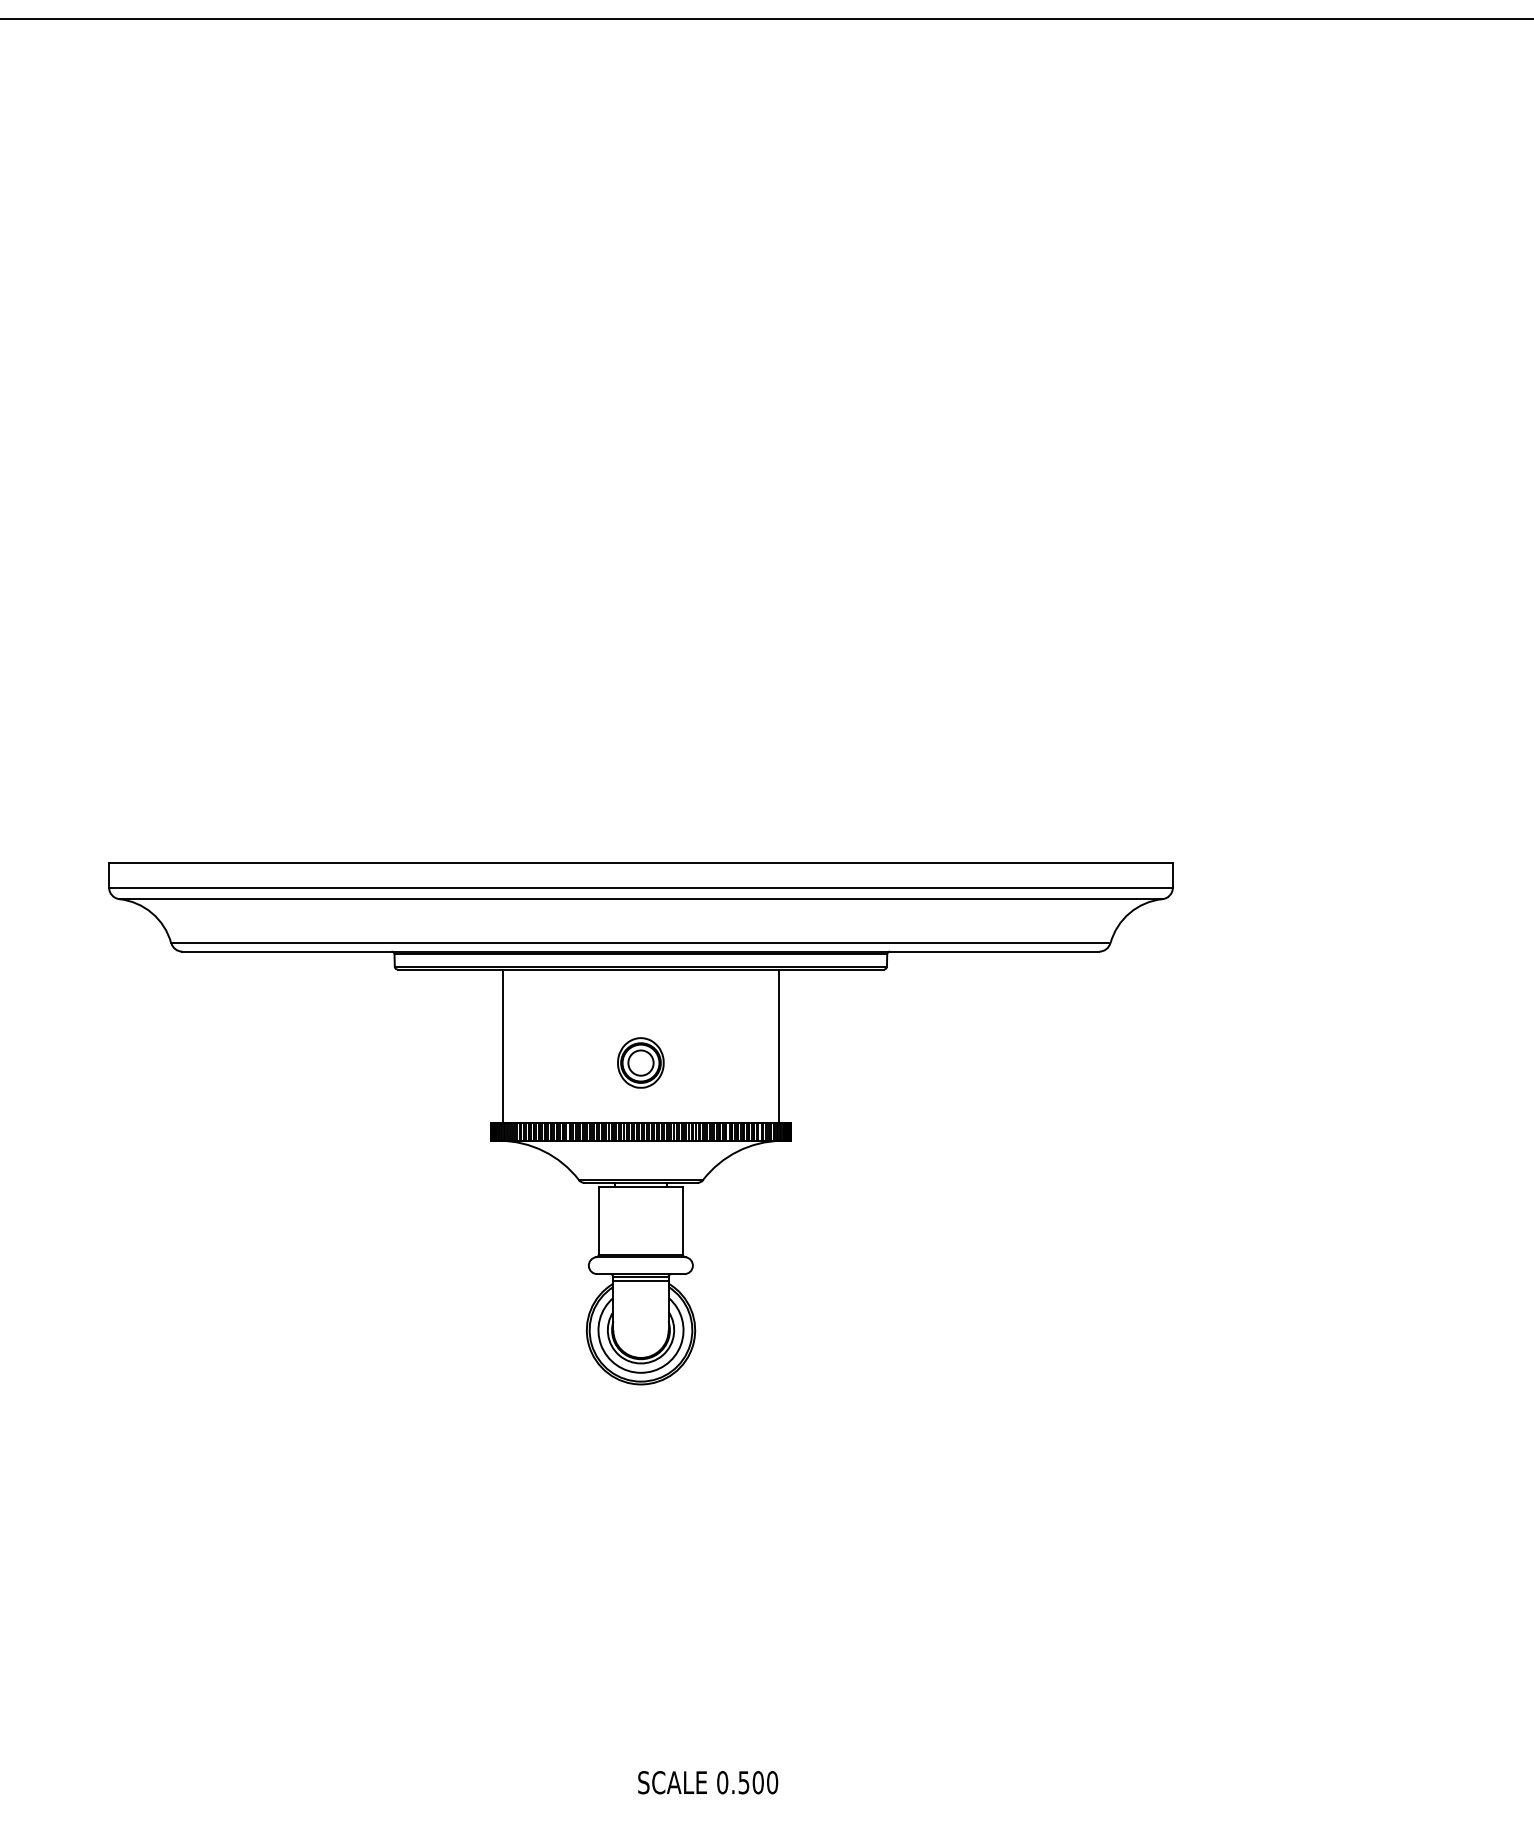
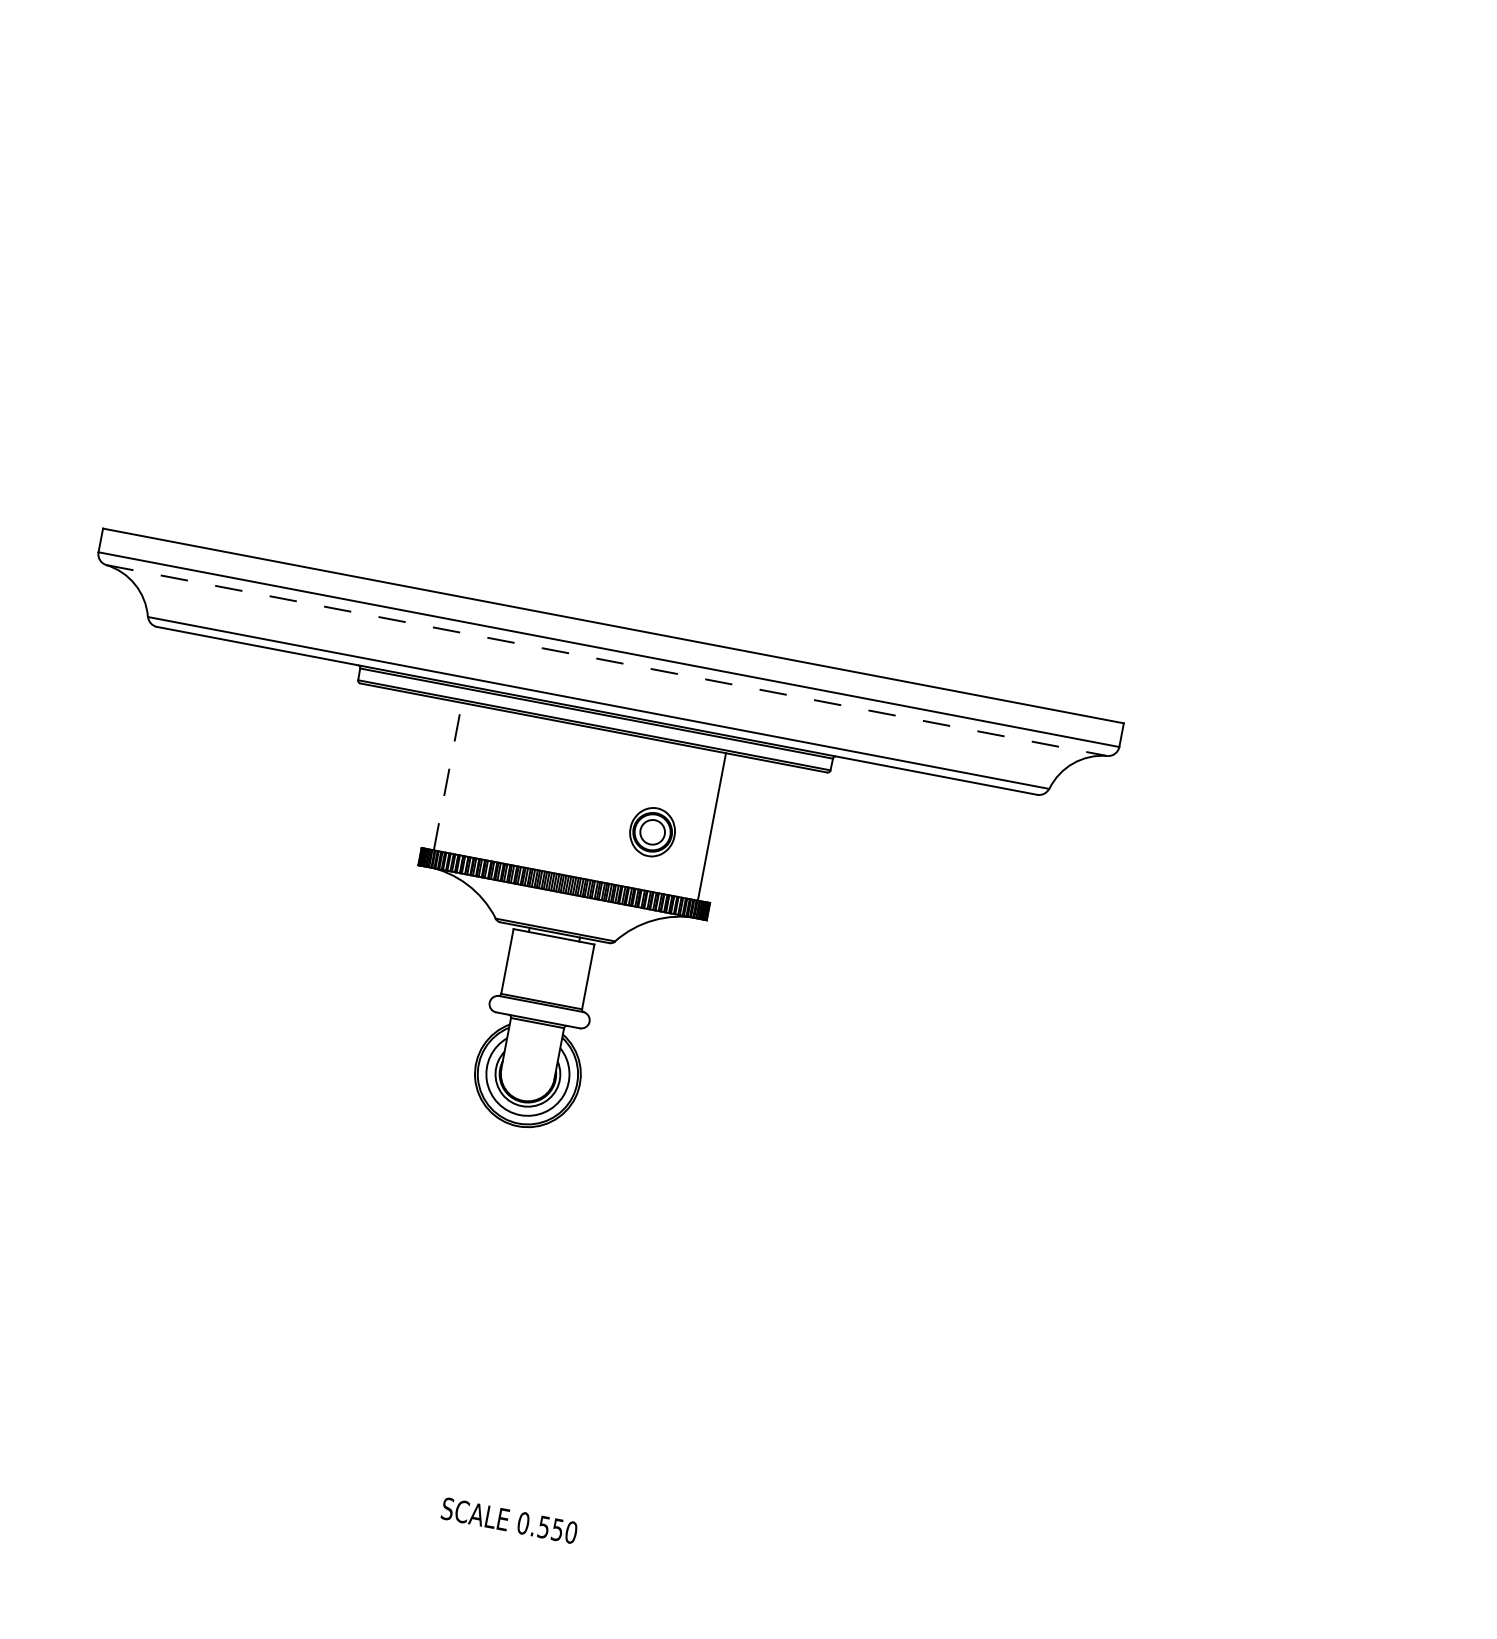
line: (641, 899) -> (607, 660), solid -> dashed
line: (503, 1046) -> (447, 776), solid -> dashed
part: (640, 1062) -> (652, 831), moved
line: (640, 1280) -> (536, 1026), removed
text: (757, 1782) -> (556, 1529), 0.500 -> 0.550

